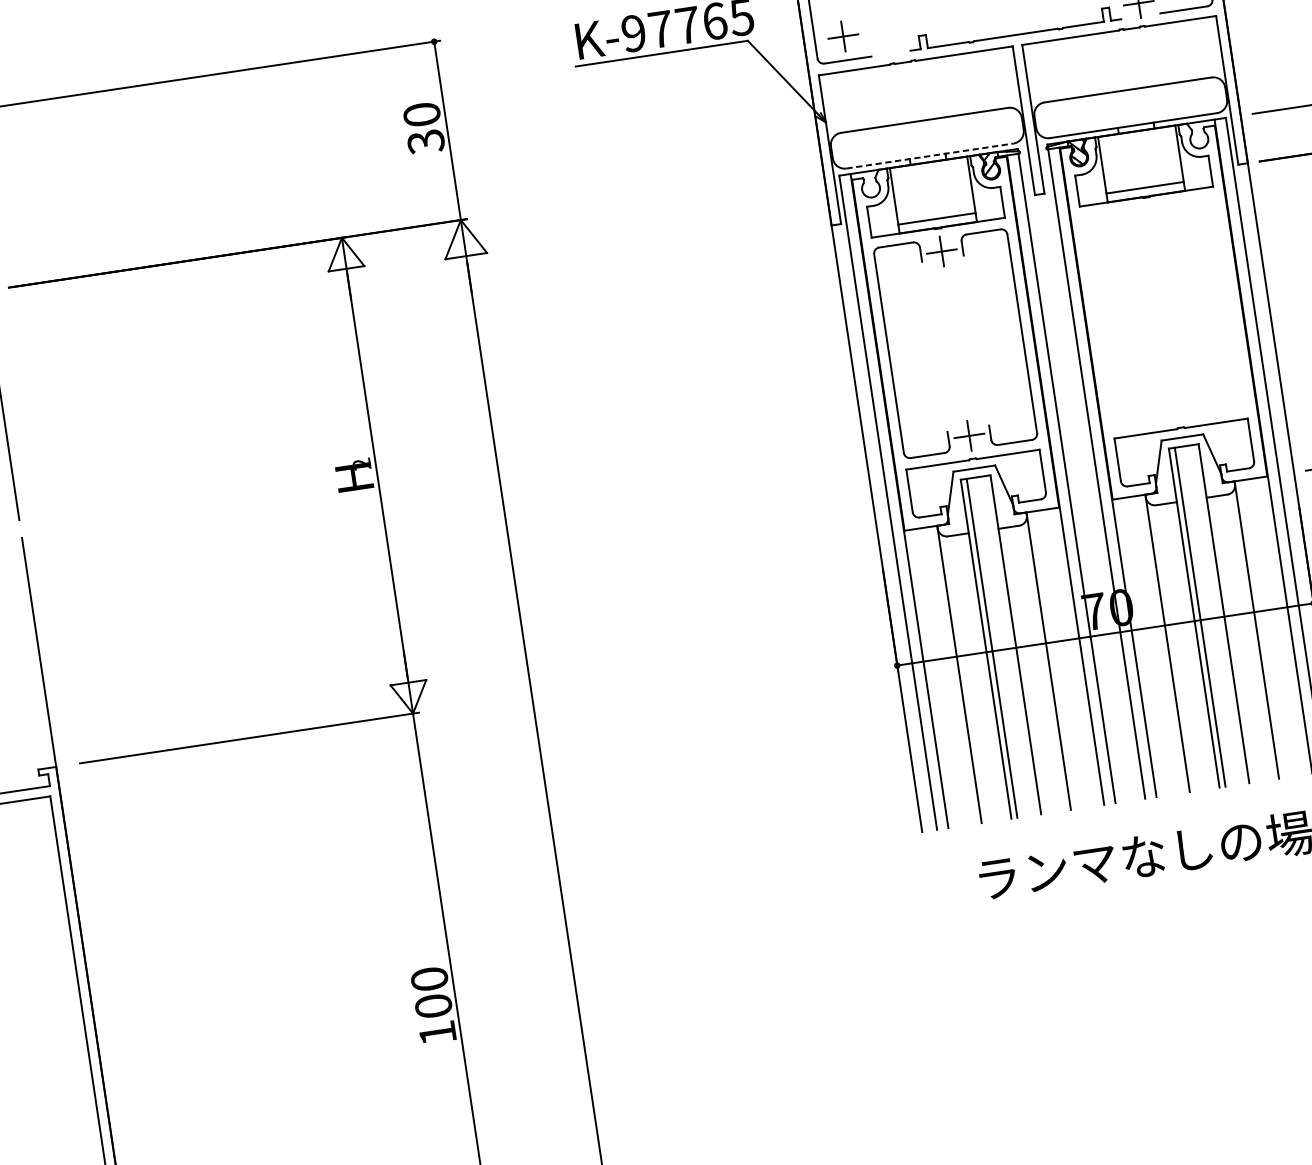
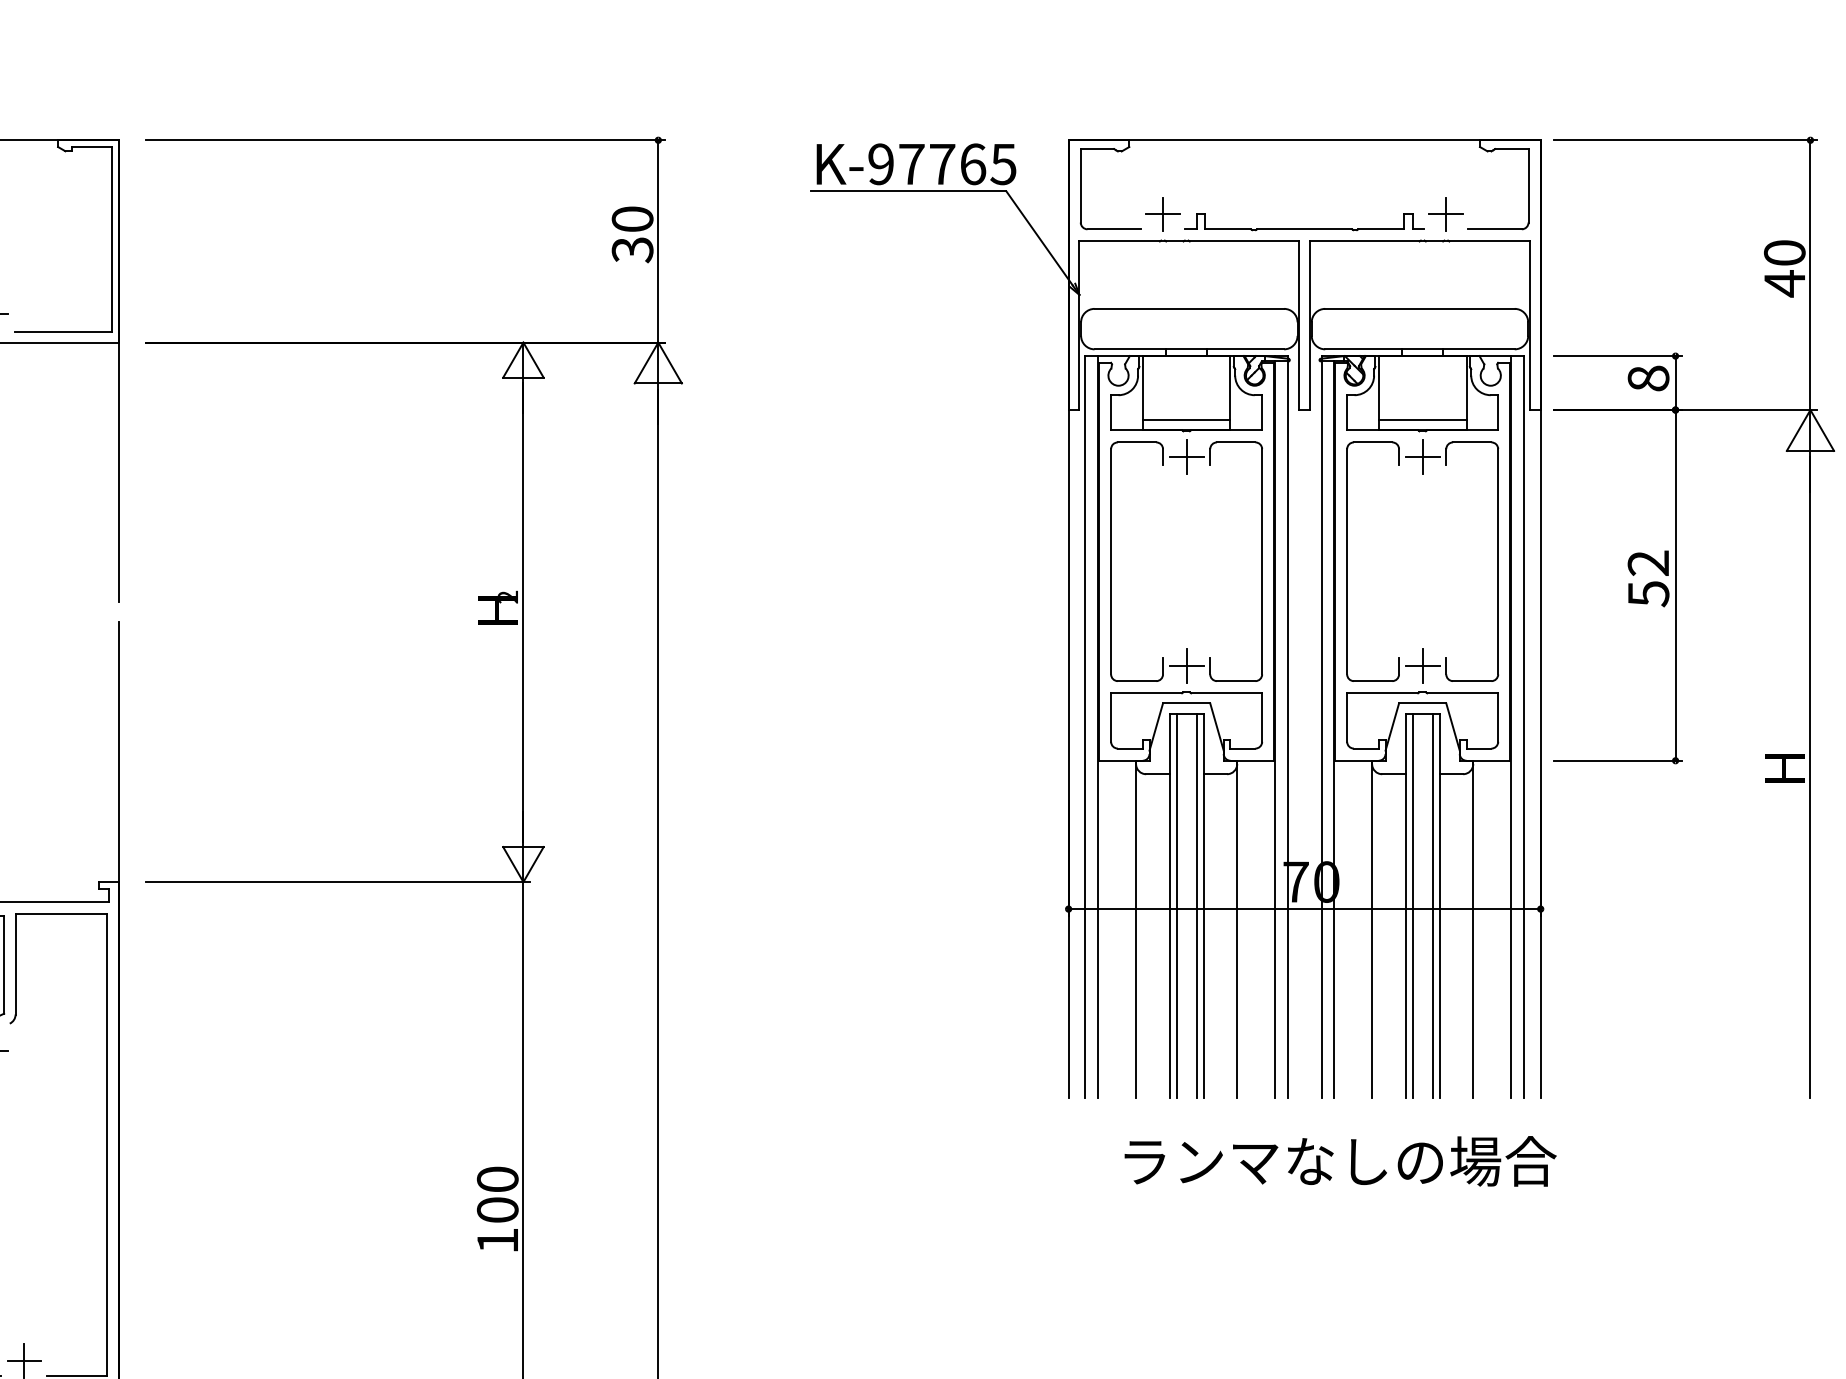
part: (842, 36) -> (1162, 214), moved
line: (930, 156) -> (1189, 349), dashed -> solid
part: (1097, 322) -> (1347, 561), added
line: (1217, 614) -> (1432, 905), added
line: (1009, 645) -> (1196, 905), added

